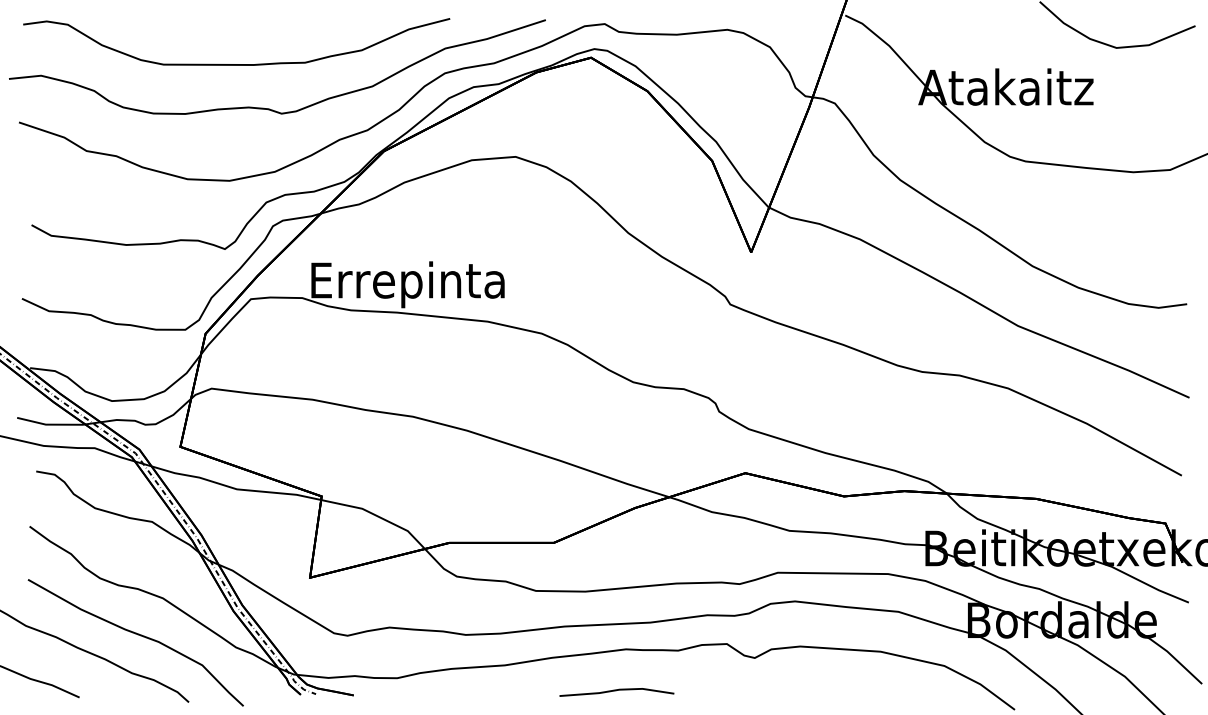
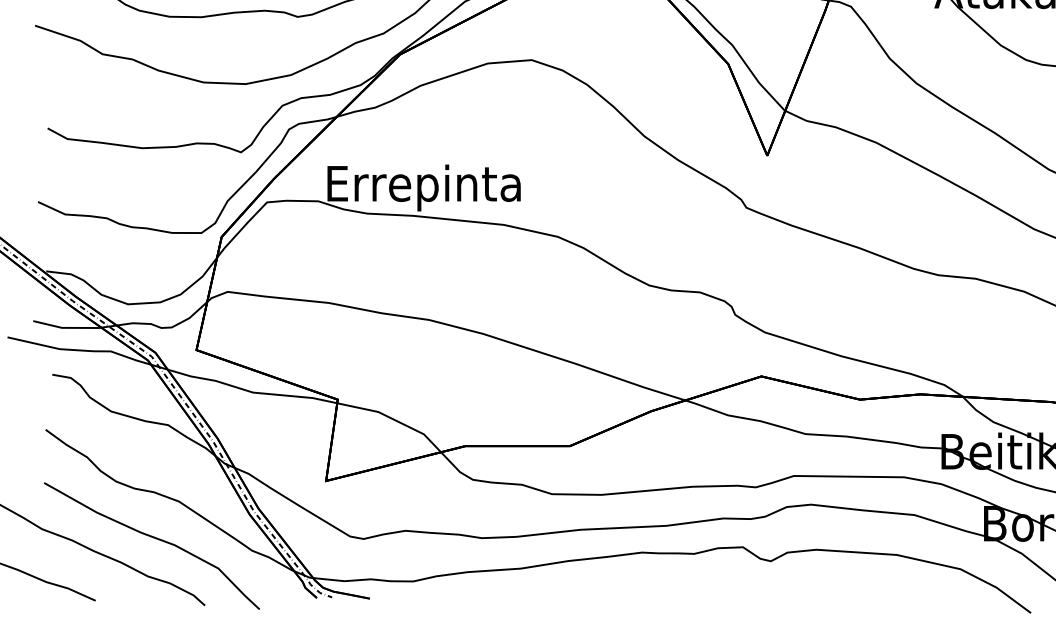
line: (616, 691) -> (632, 594), removed

